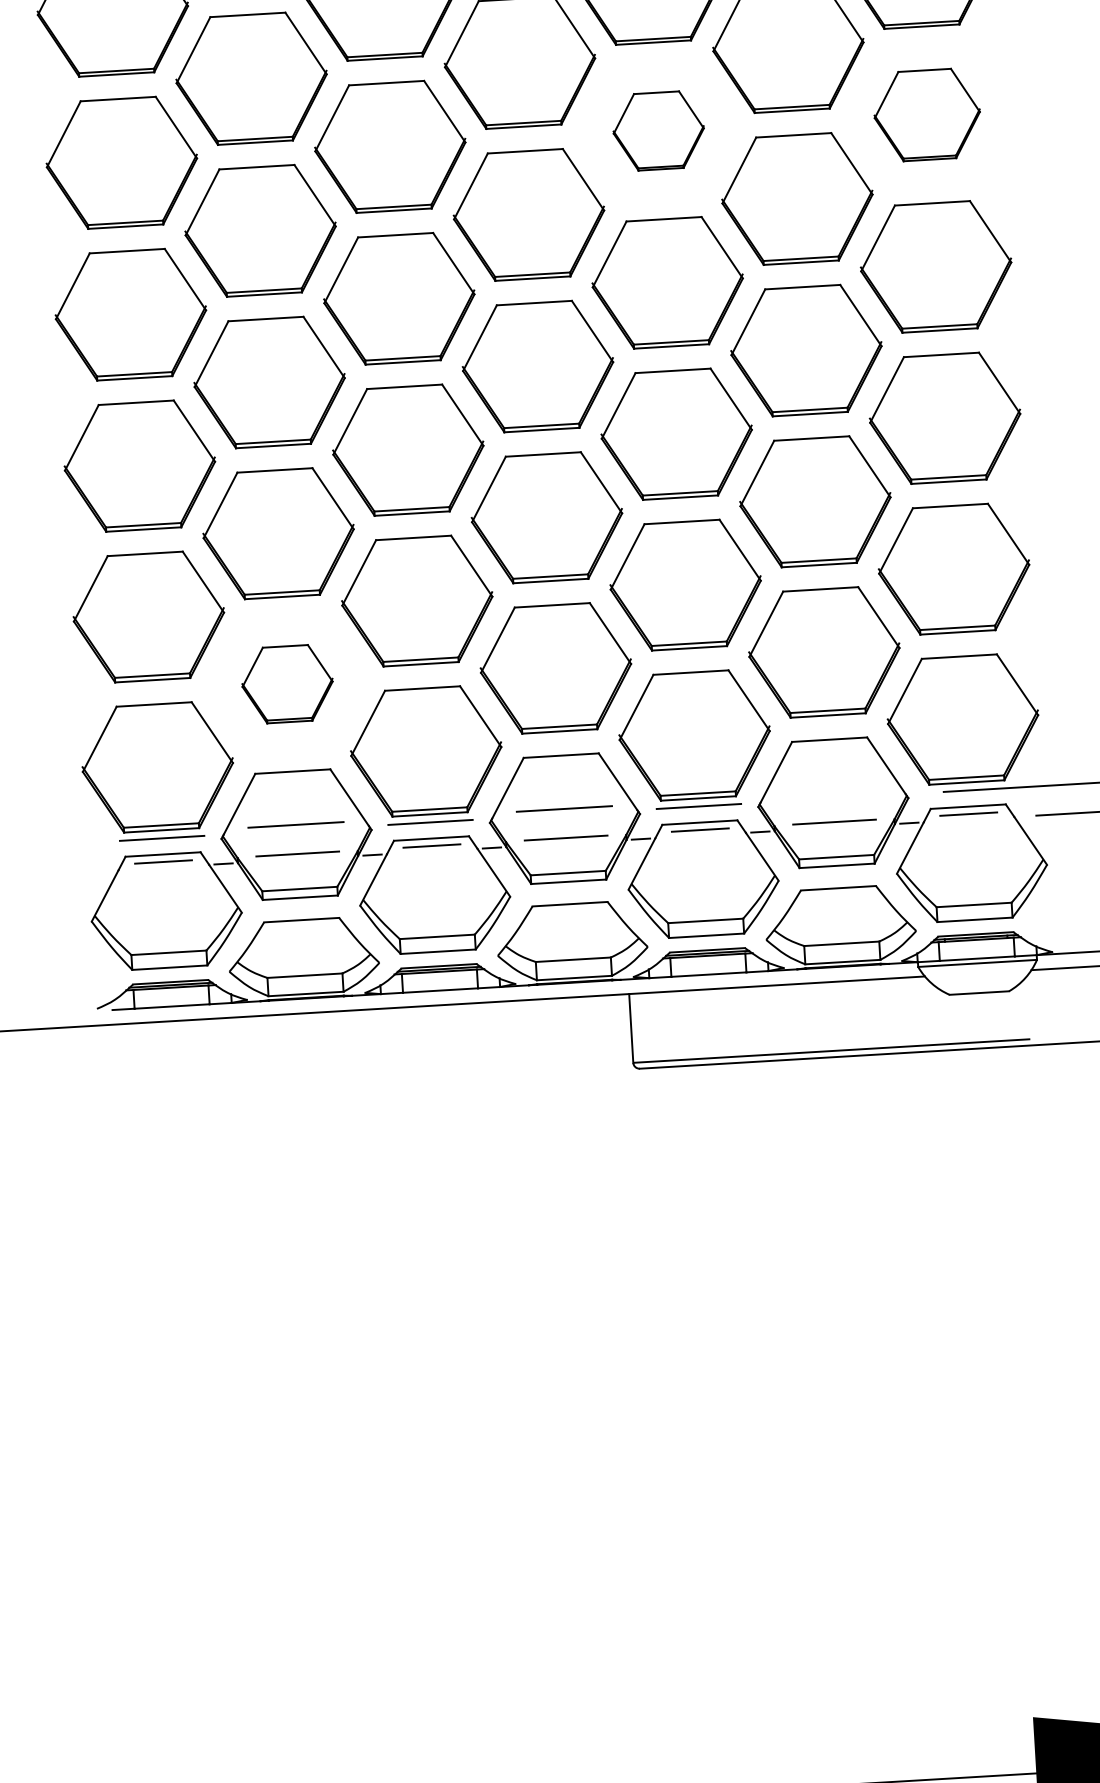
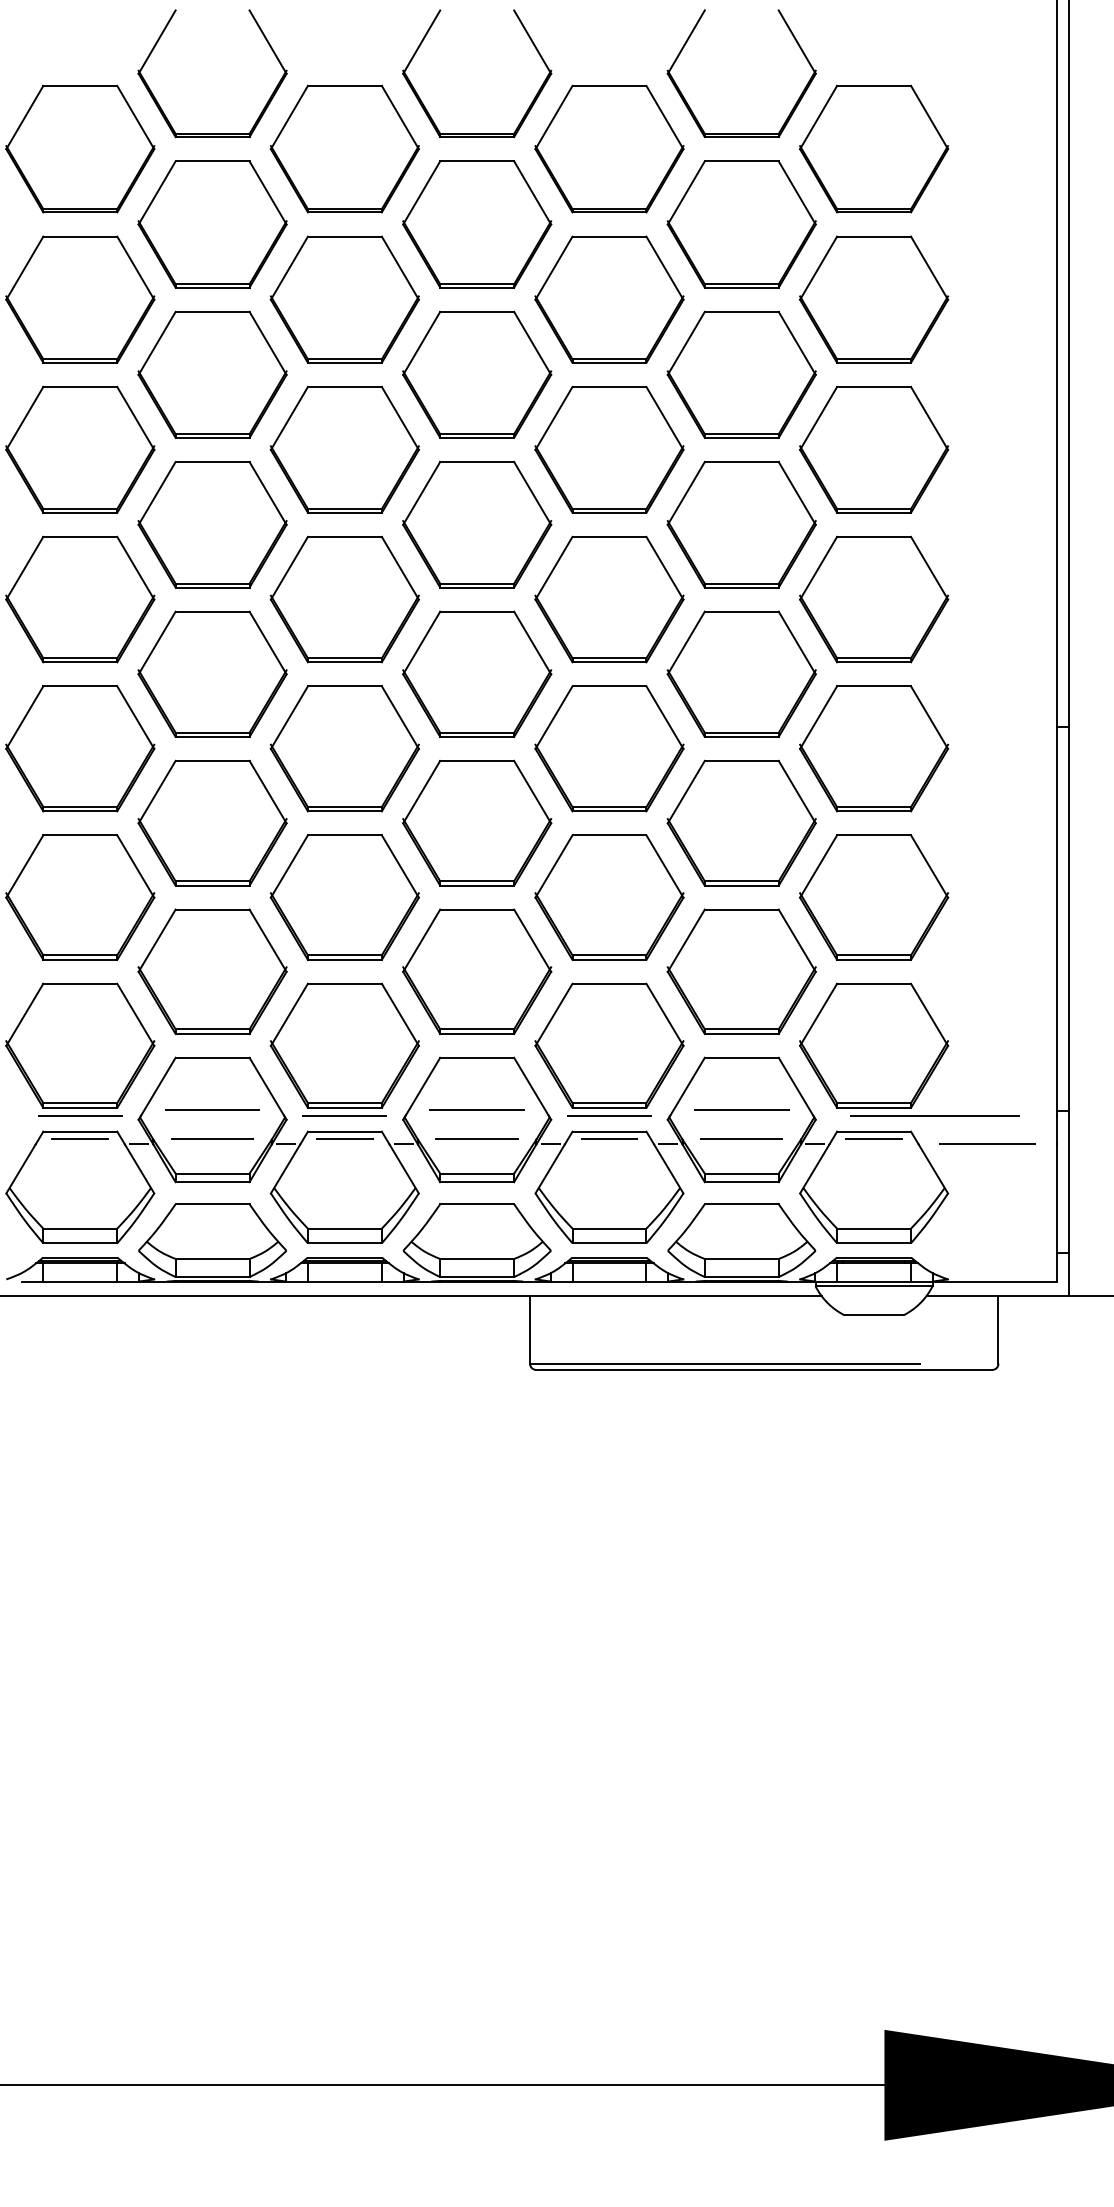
part: (927, 114) -> (874, 449), size x1.43
part: (658, 130) -> (609, 449), size x1.67
part: (287, 684) -> (212, 971), size x1.67
line: (832, 793) -> (741, 1110), added

